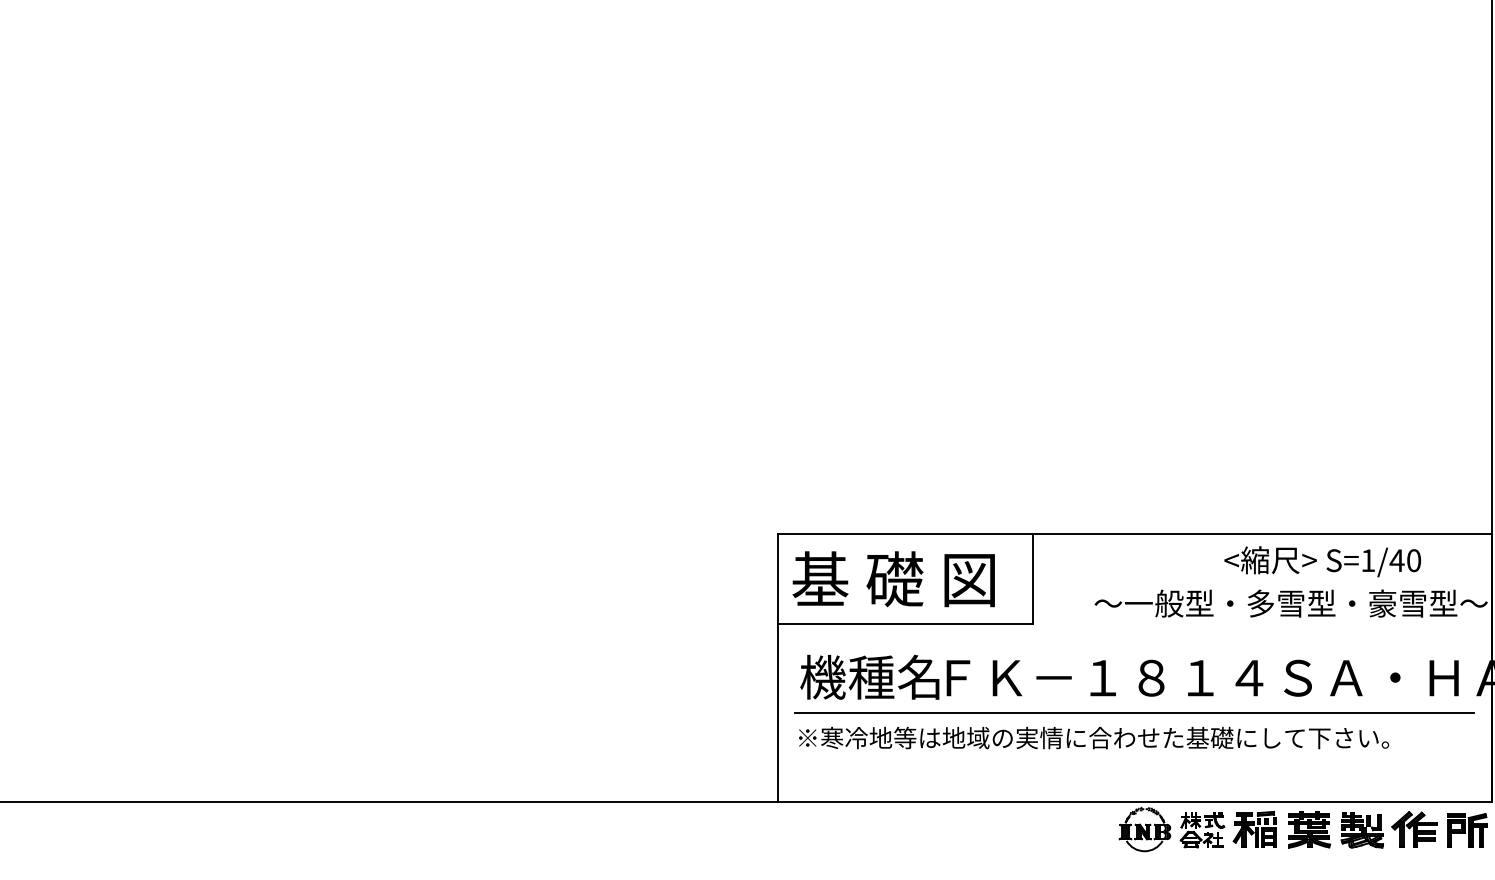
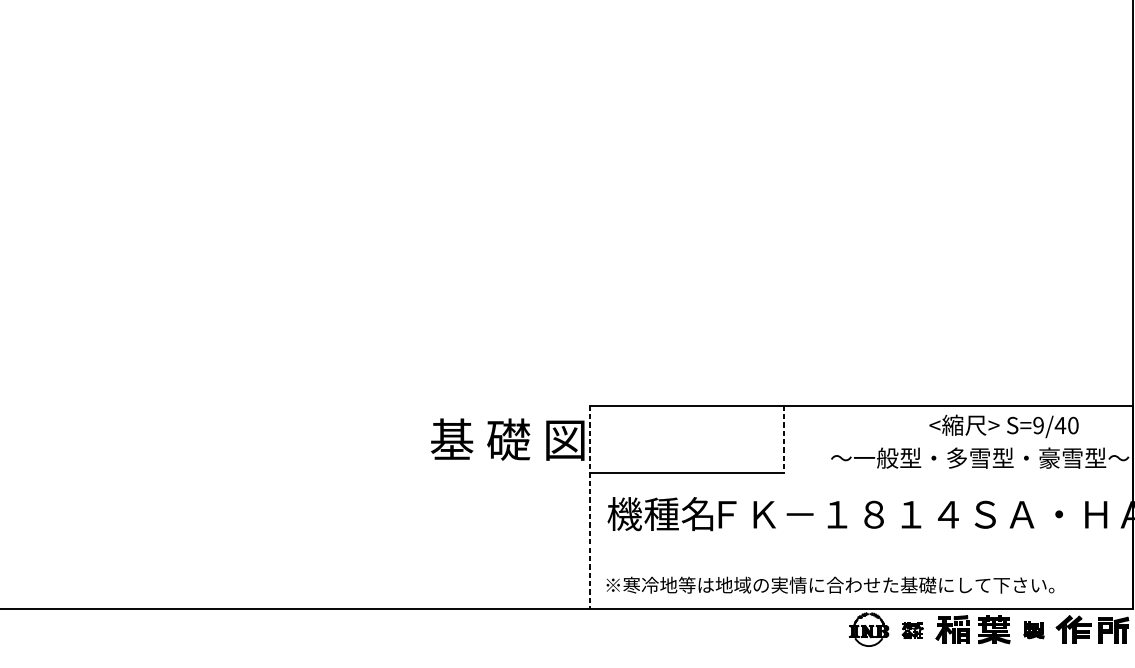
text: (1368, 560) -> (1038, 425), S=1/40 -> S=9/40
text: (893, 579) -> (507, 439), moved
line: (1033, 579) -> (784, 439), solid -> dashed
line: (777, 668) -> (590, 507), solid -> dashed
line: (1134, 713) -> (861, 541), removed
text: (1094, 737) -> (830, 584), moved
part: (1202, 830) -> (912, 630), size x0.6
part: (1361, 830) -> (1033, 630), size x0.6

